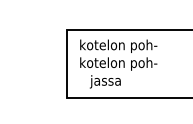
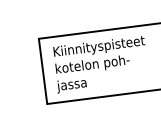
text: (127, 45) -> (98, 46), kotelon poh- -> Kiinnityspisteet
text: (104, 81) -> (70, 85), moved

